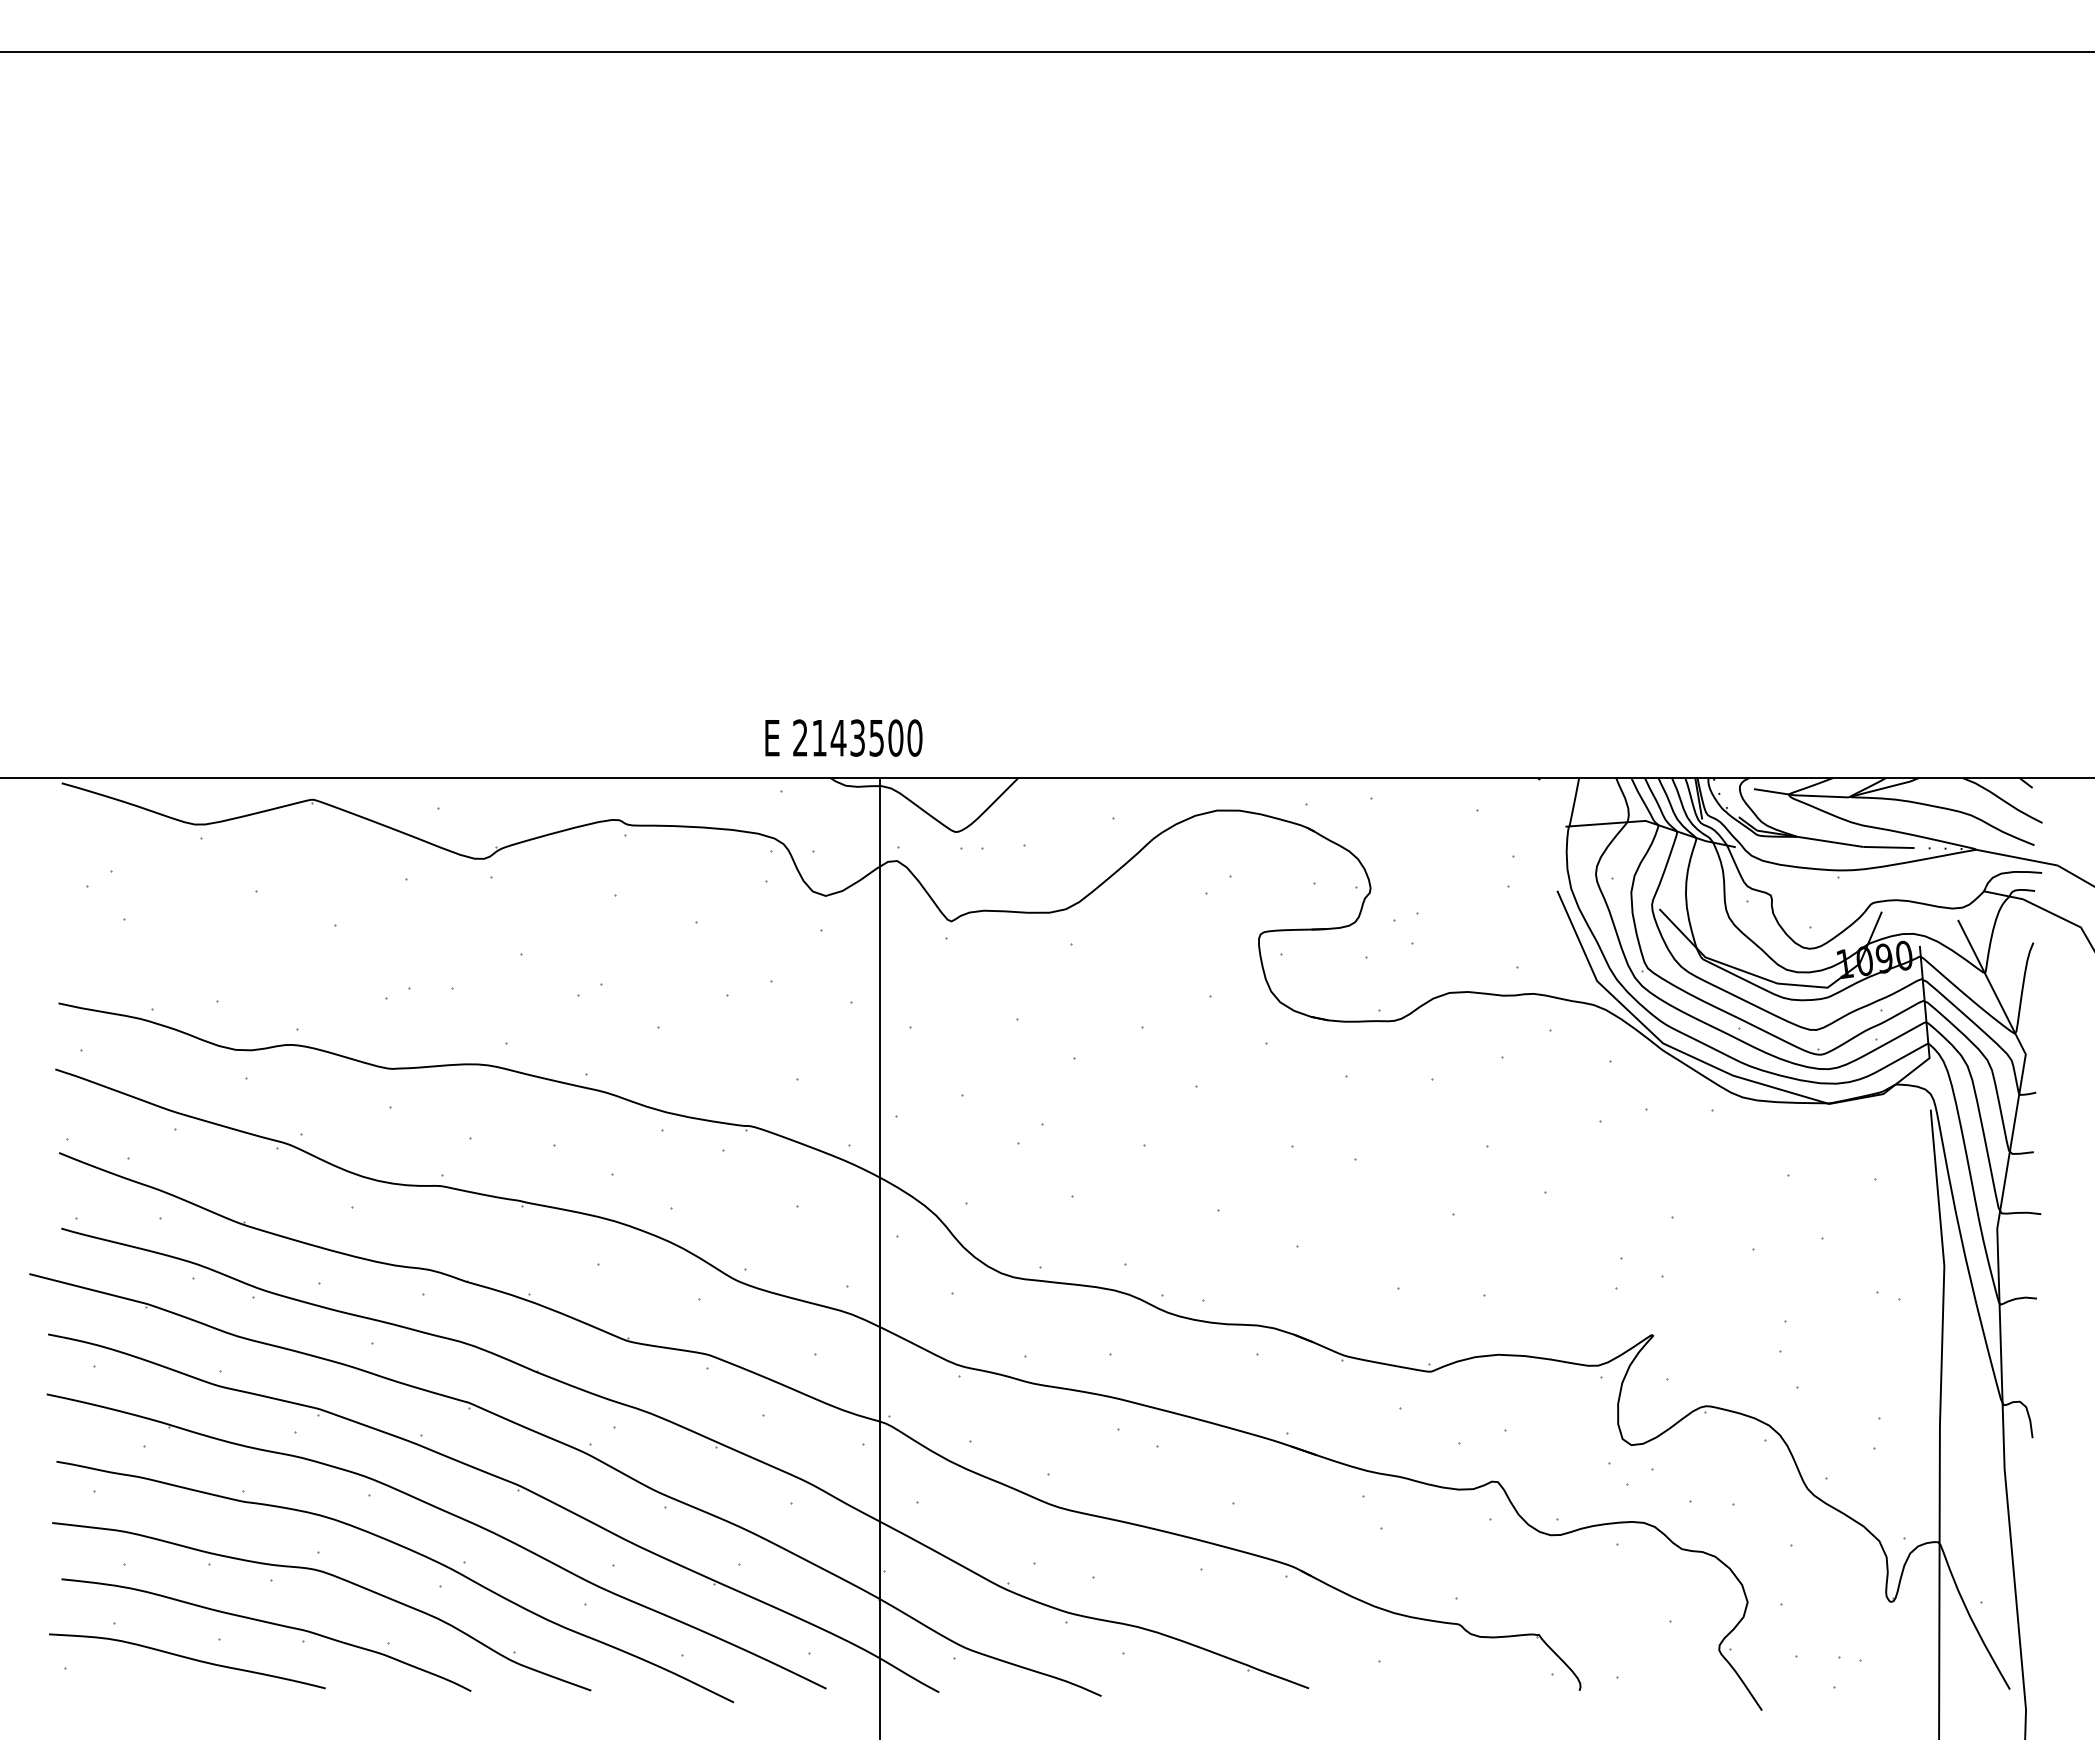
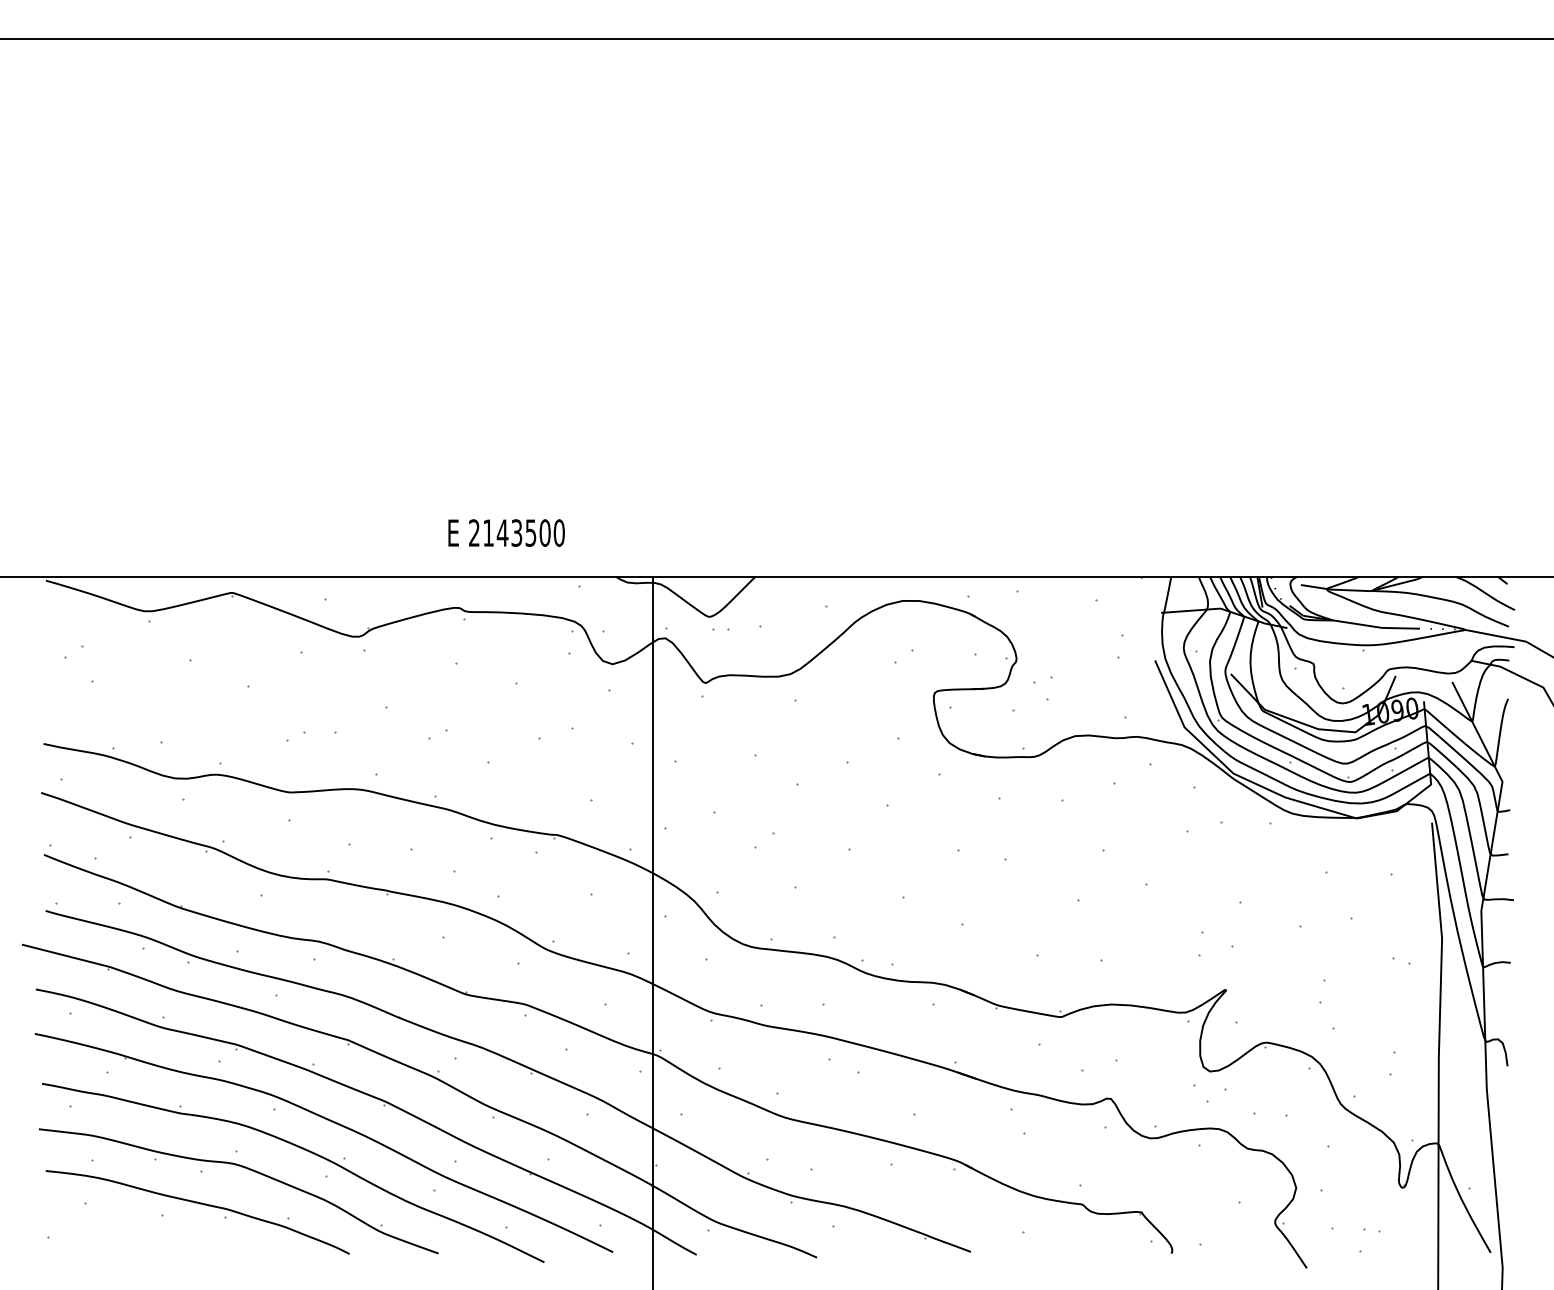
text: (843, 737) -> (506, 532), moved
curve: (188, 1659) -> (139, 1230), removed

